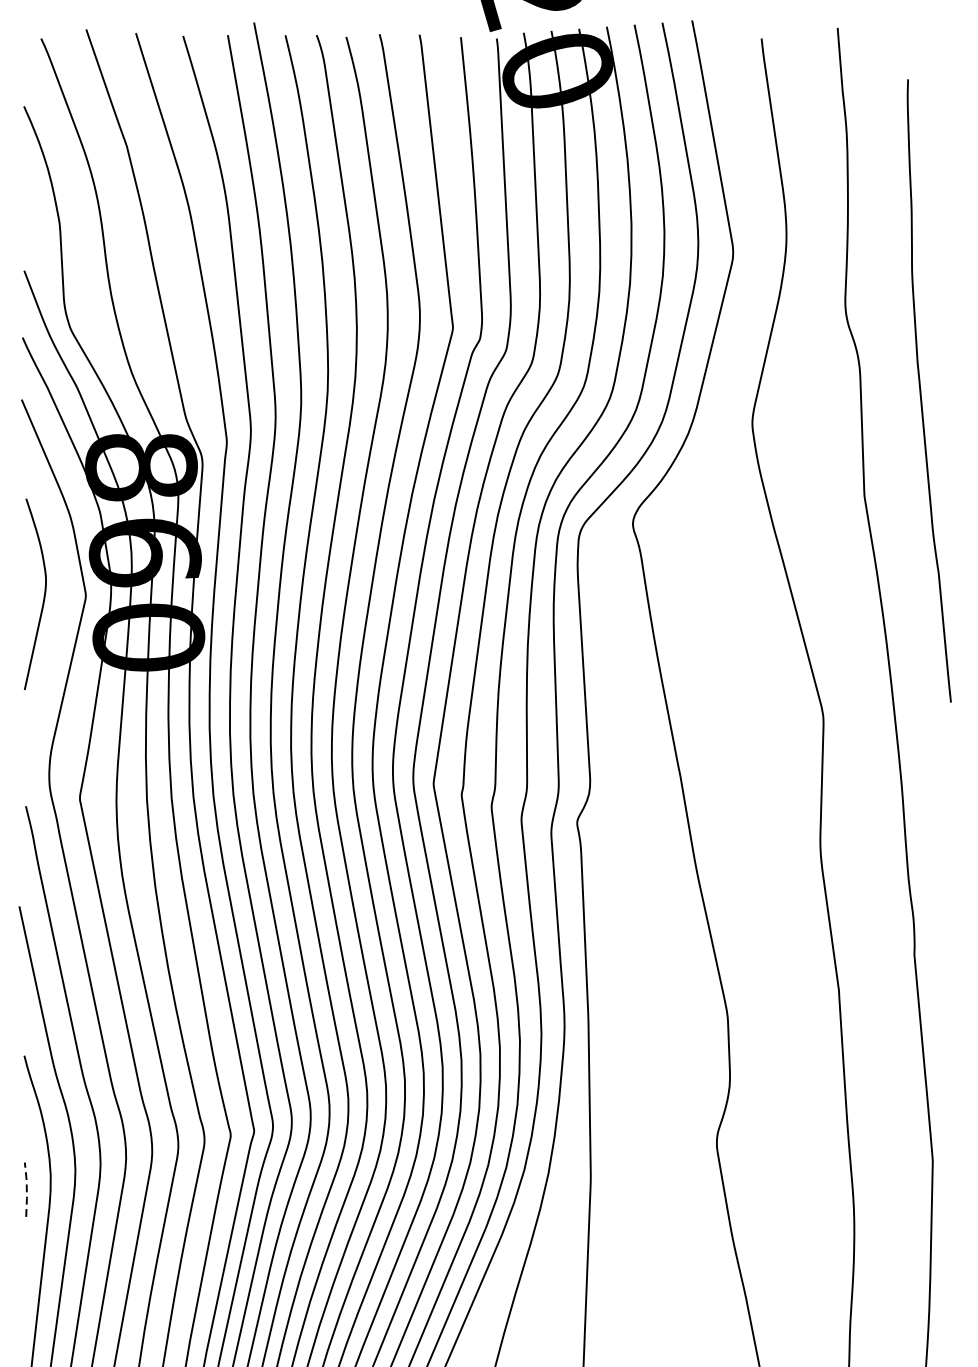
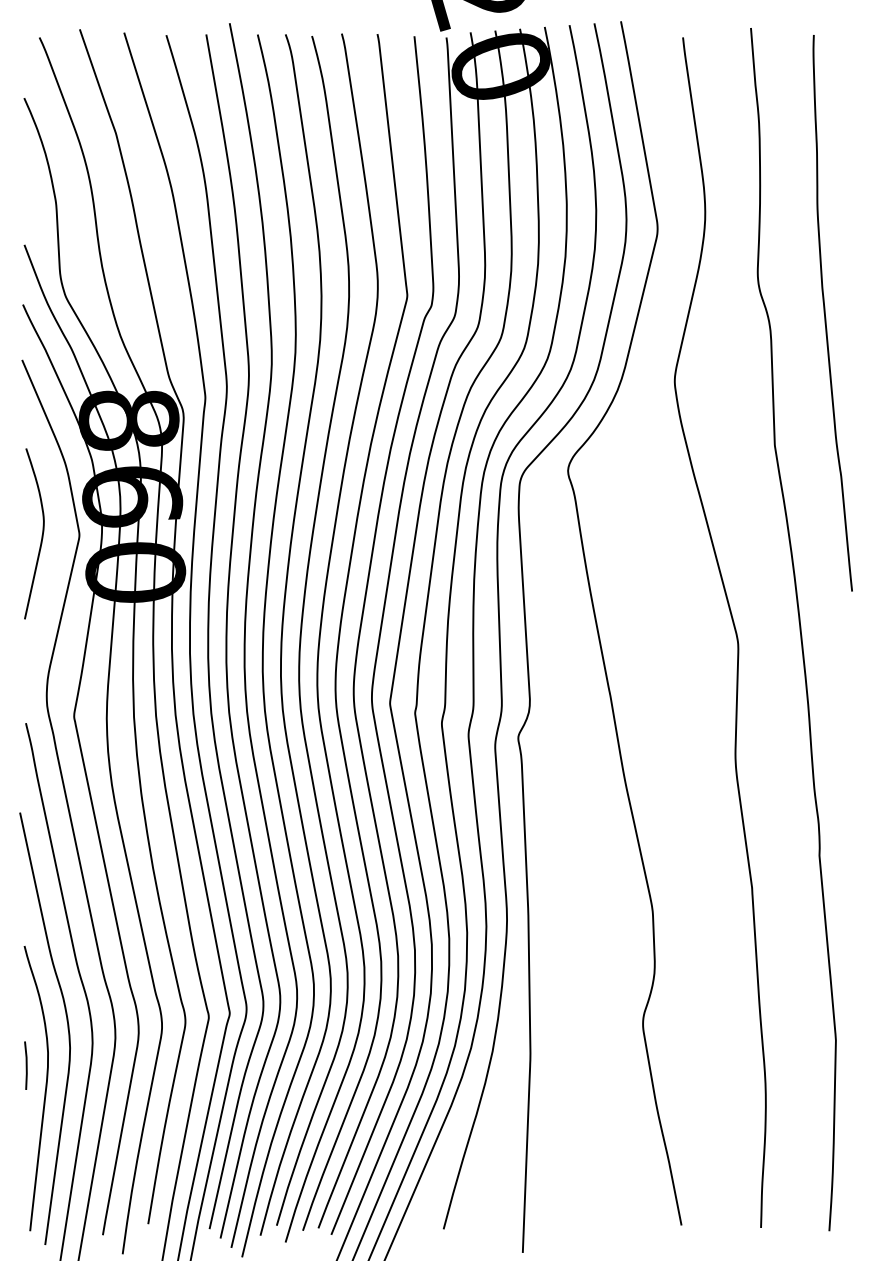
curve: (921, 391) -> (825, 313), moved
line: (26, 1189) -> (26, 1065), dashed -> solid

